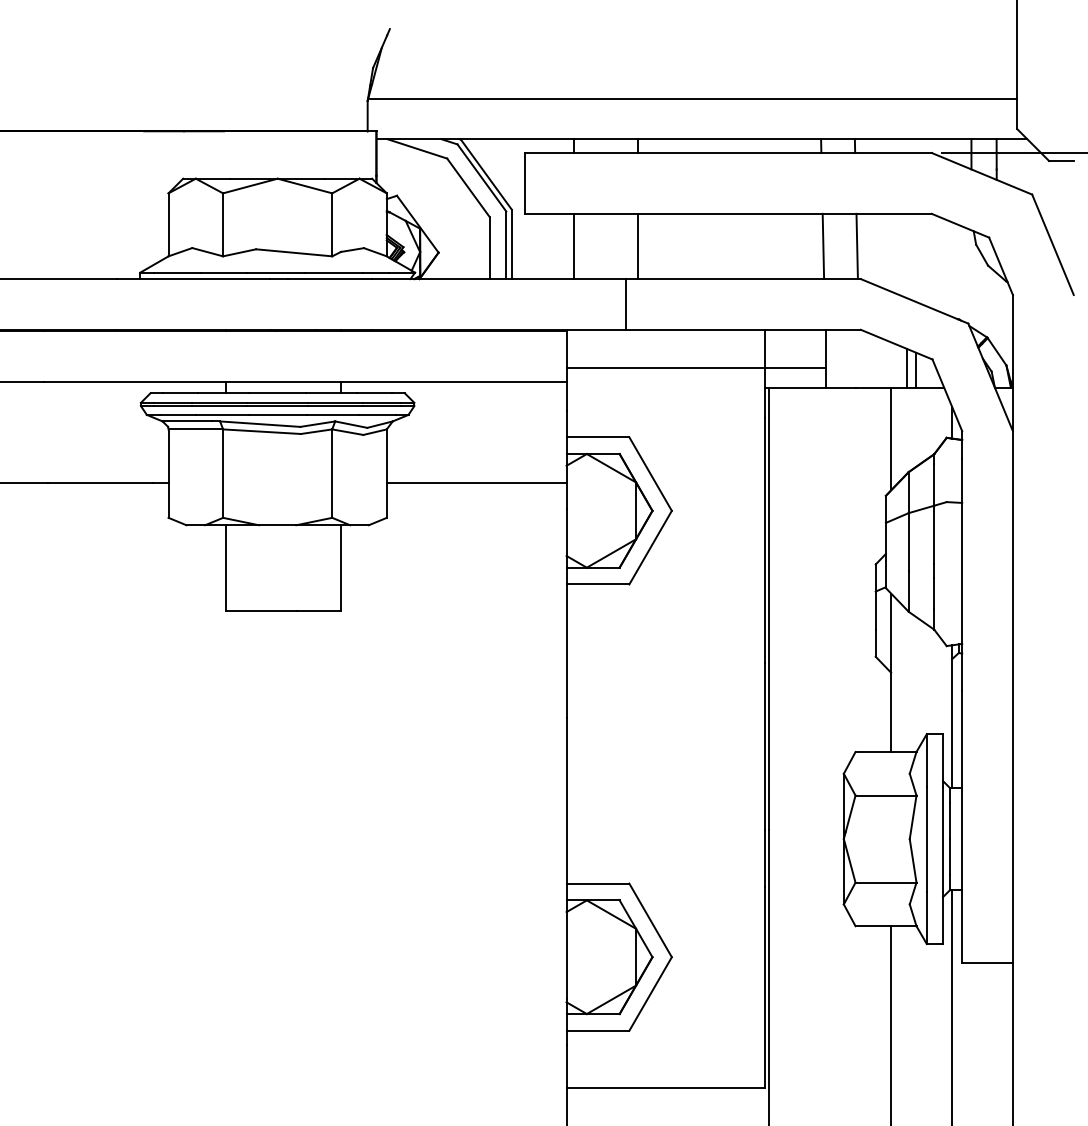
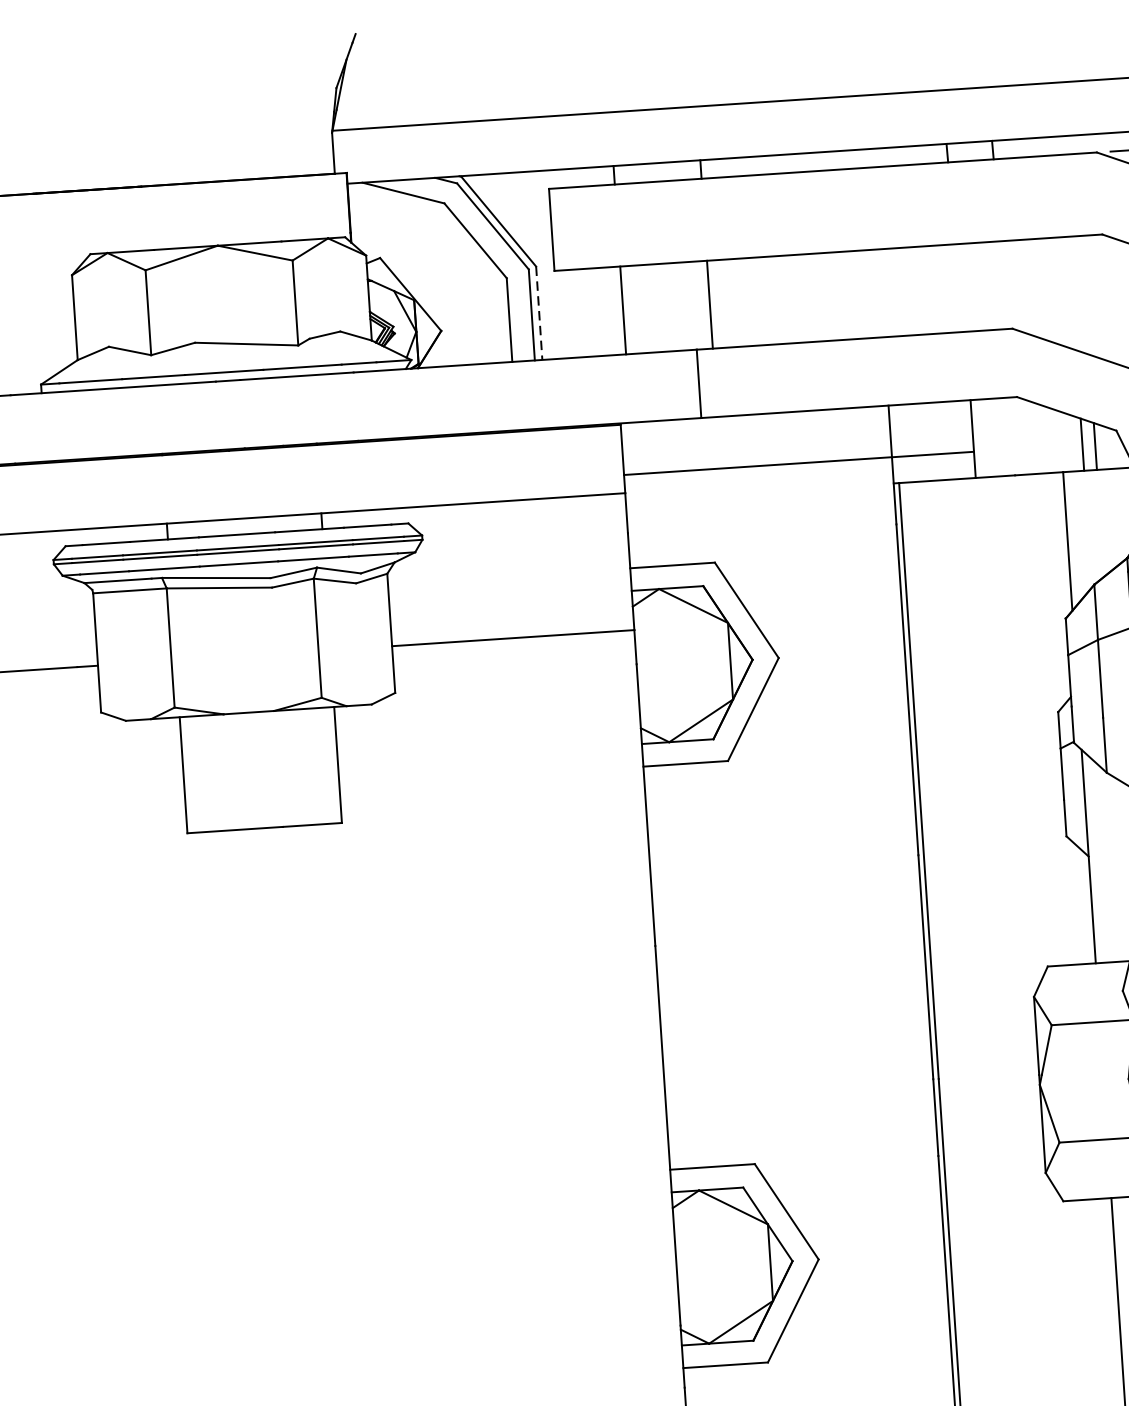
line: (511, 244) -> (538, 313), solid -> dashed
line: (823, 246) -> (959, 288), removed
line: (856, 246) -> (1003, 285), removed

